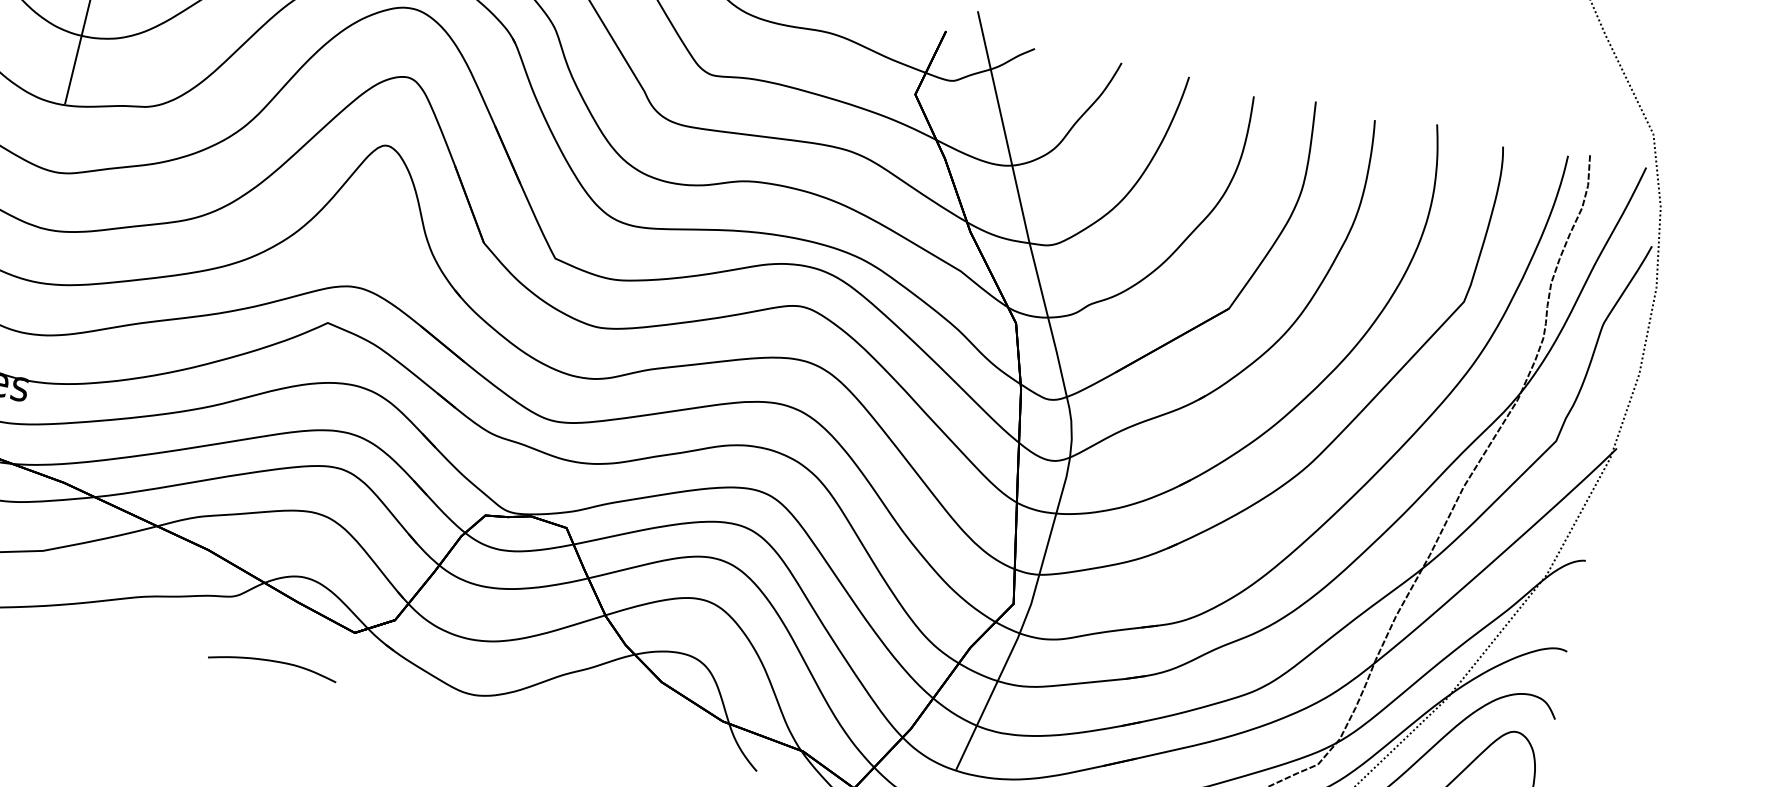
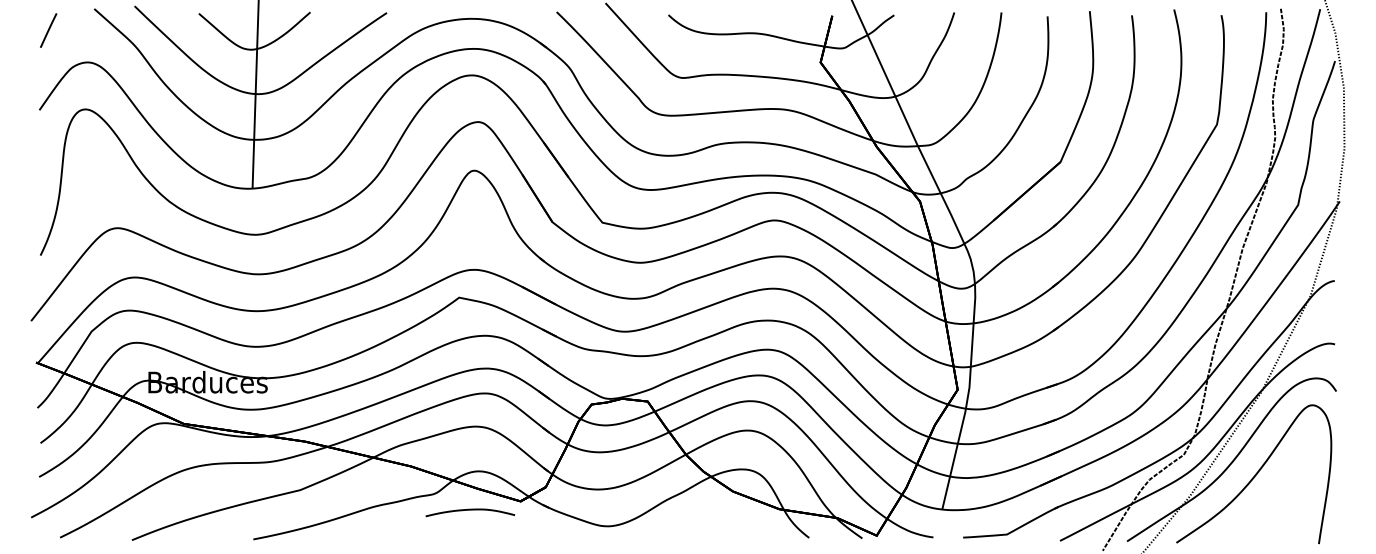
curve: (273, 662) -> (470, 510), moved

